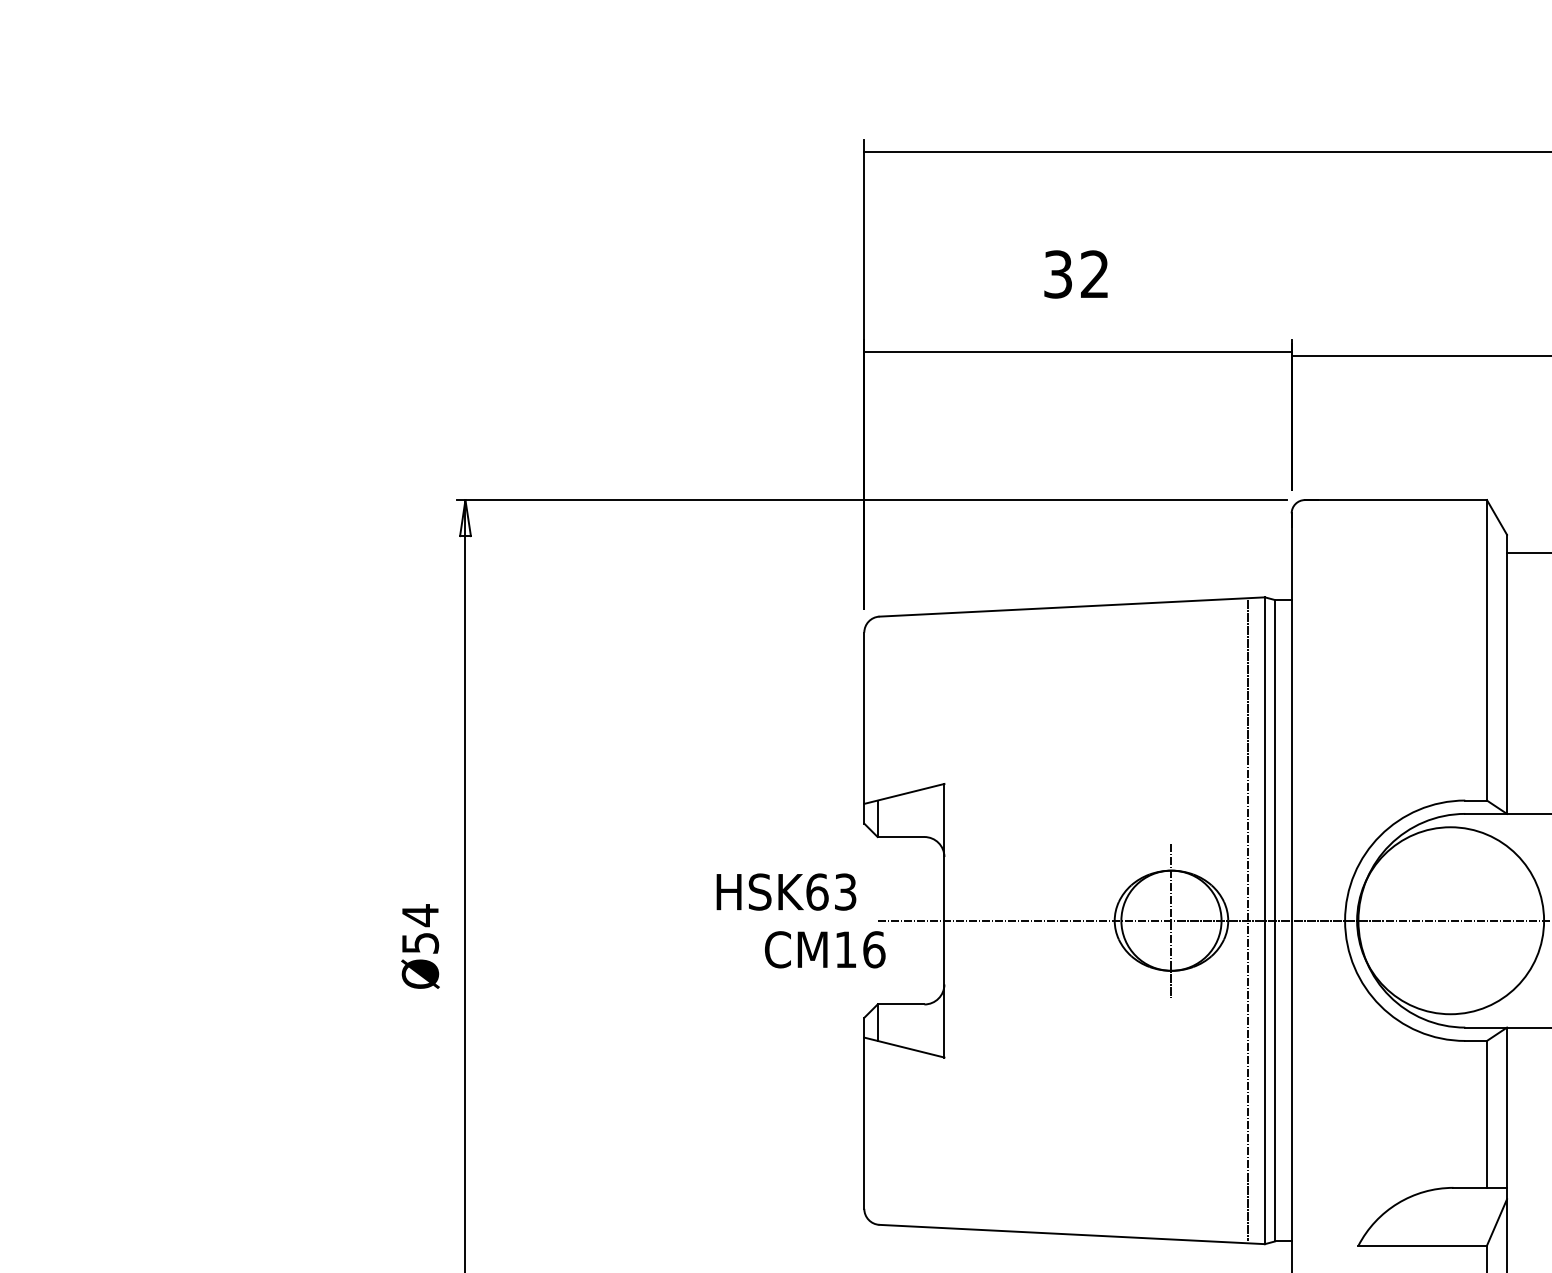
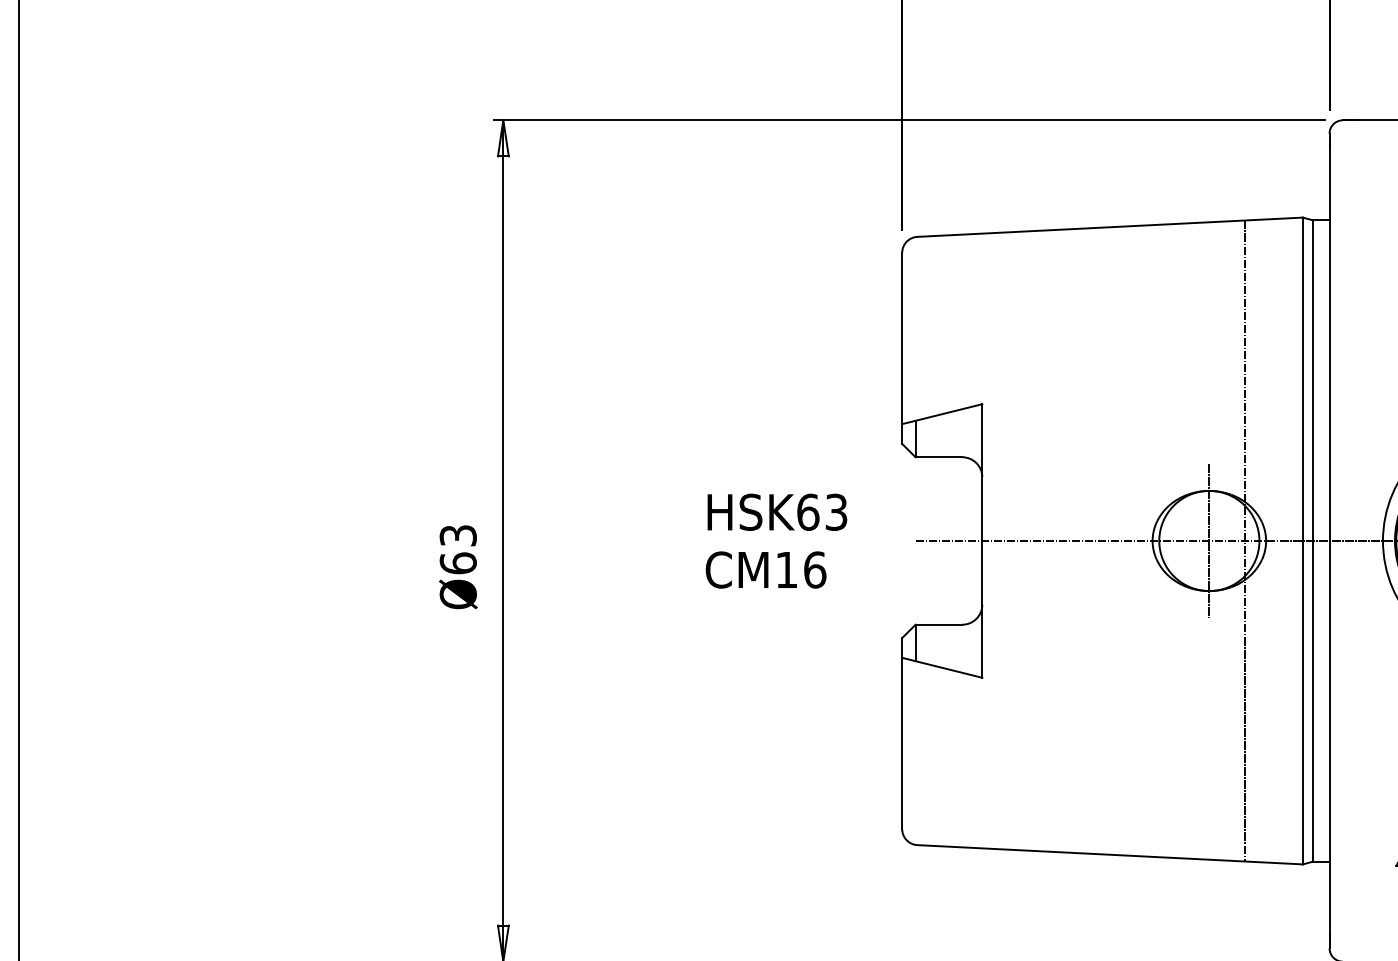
text: (786, 891) -> (777, 511), moved
line: (1247, 920) -> (1245, 540), moved
text: (420, 928) -> (458, 548), Ø54 -> Ø63
text: (825, 949) -> (766, 569), moved

